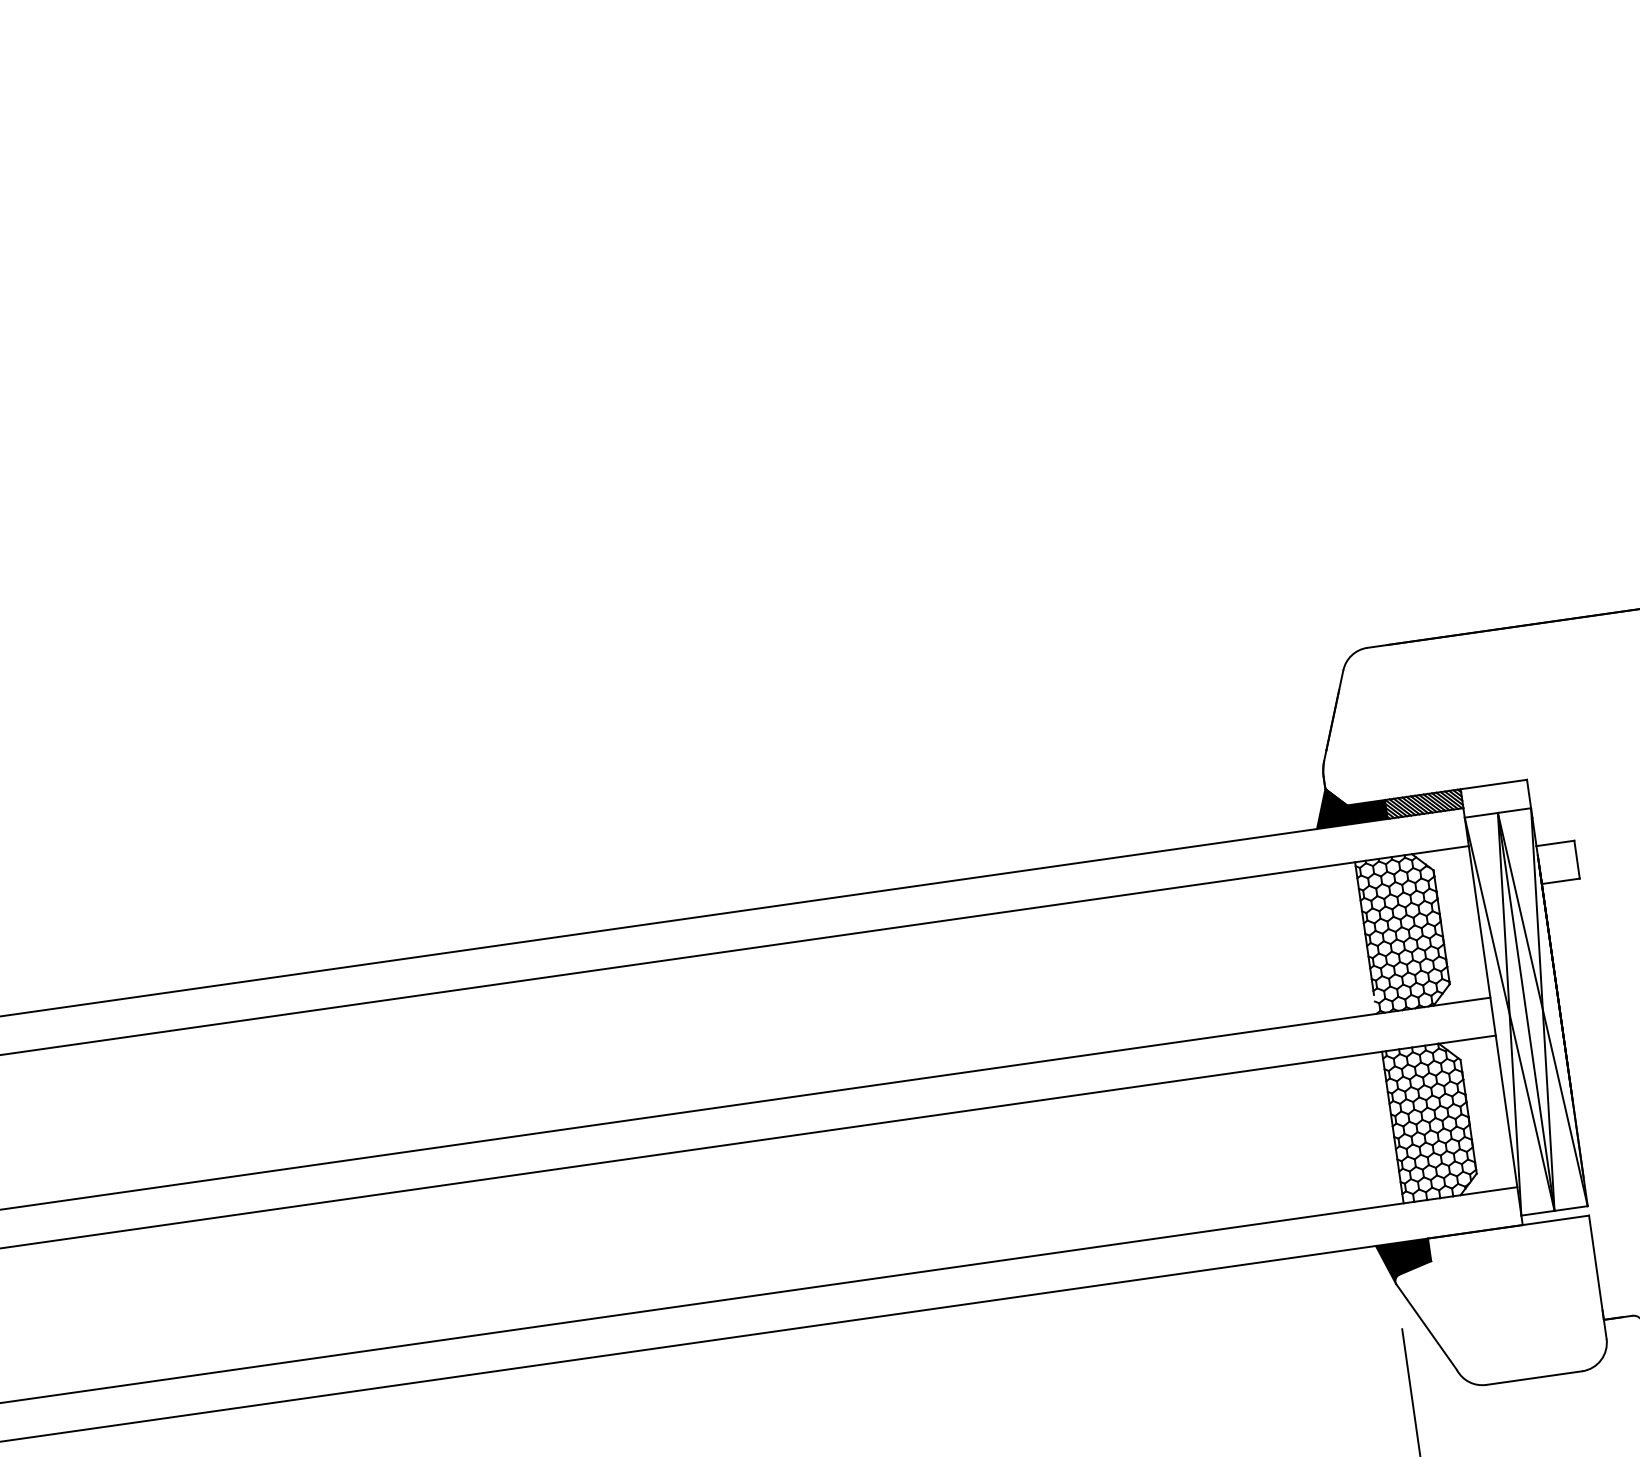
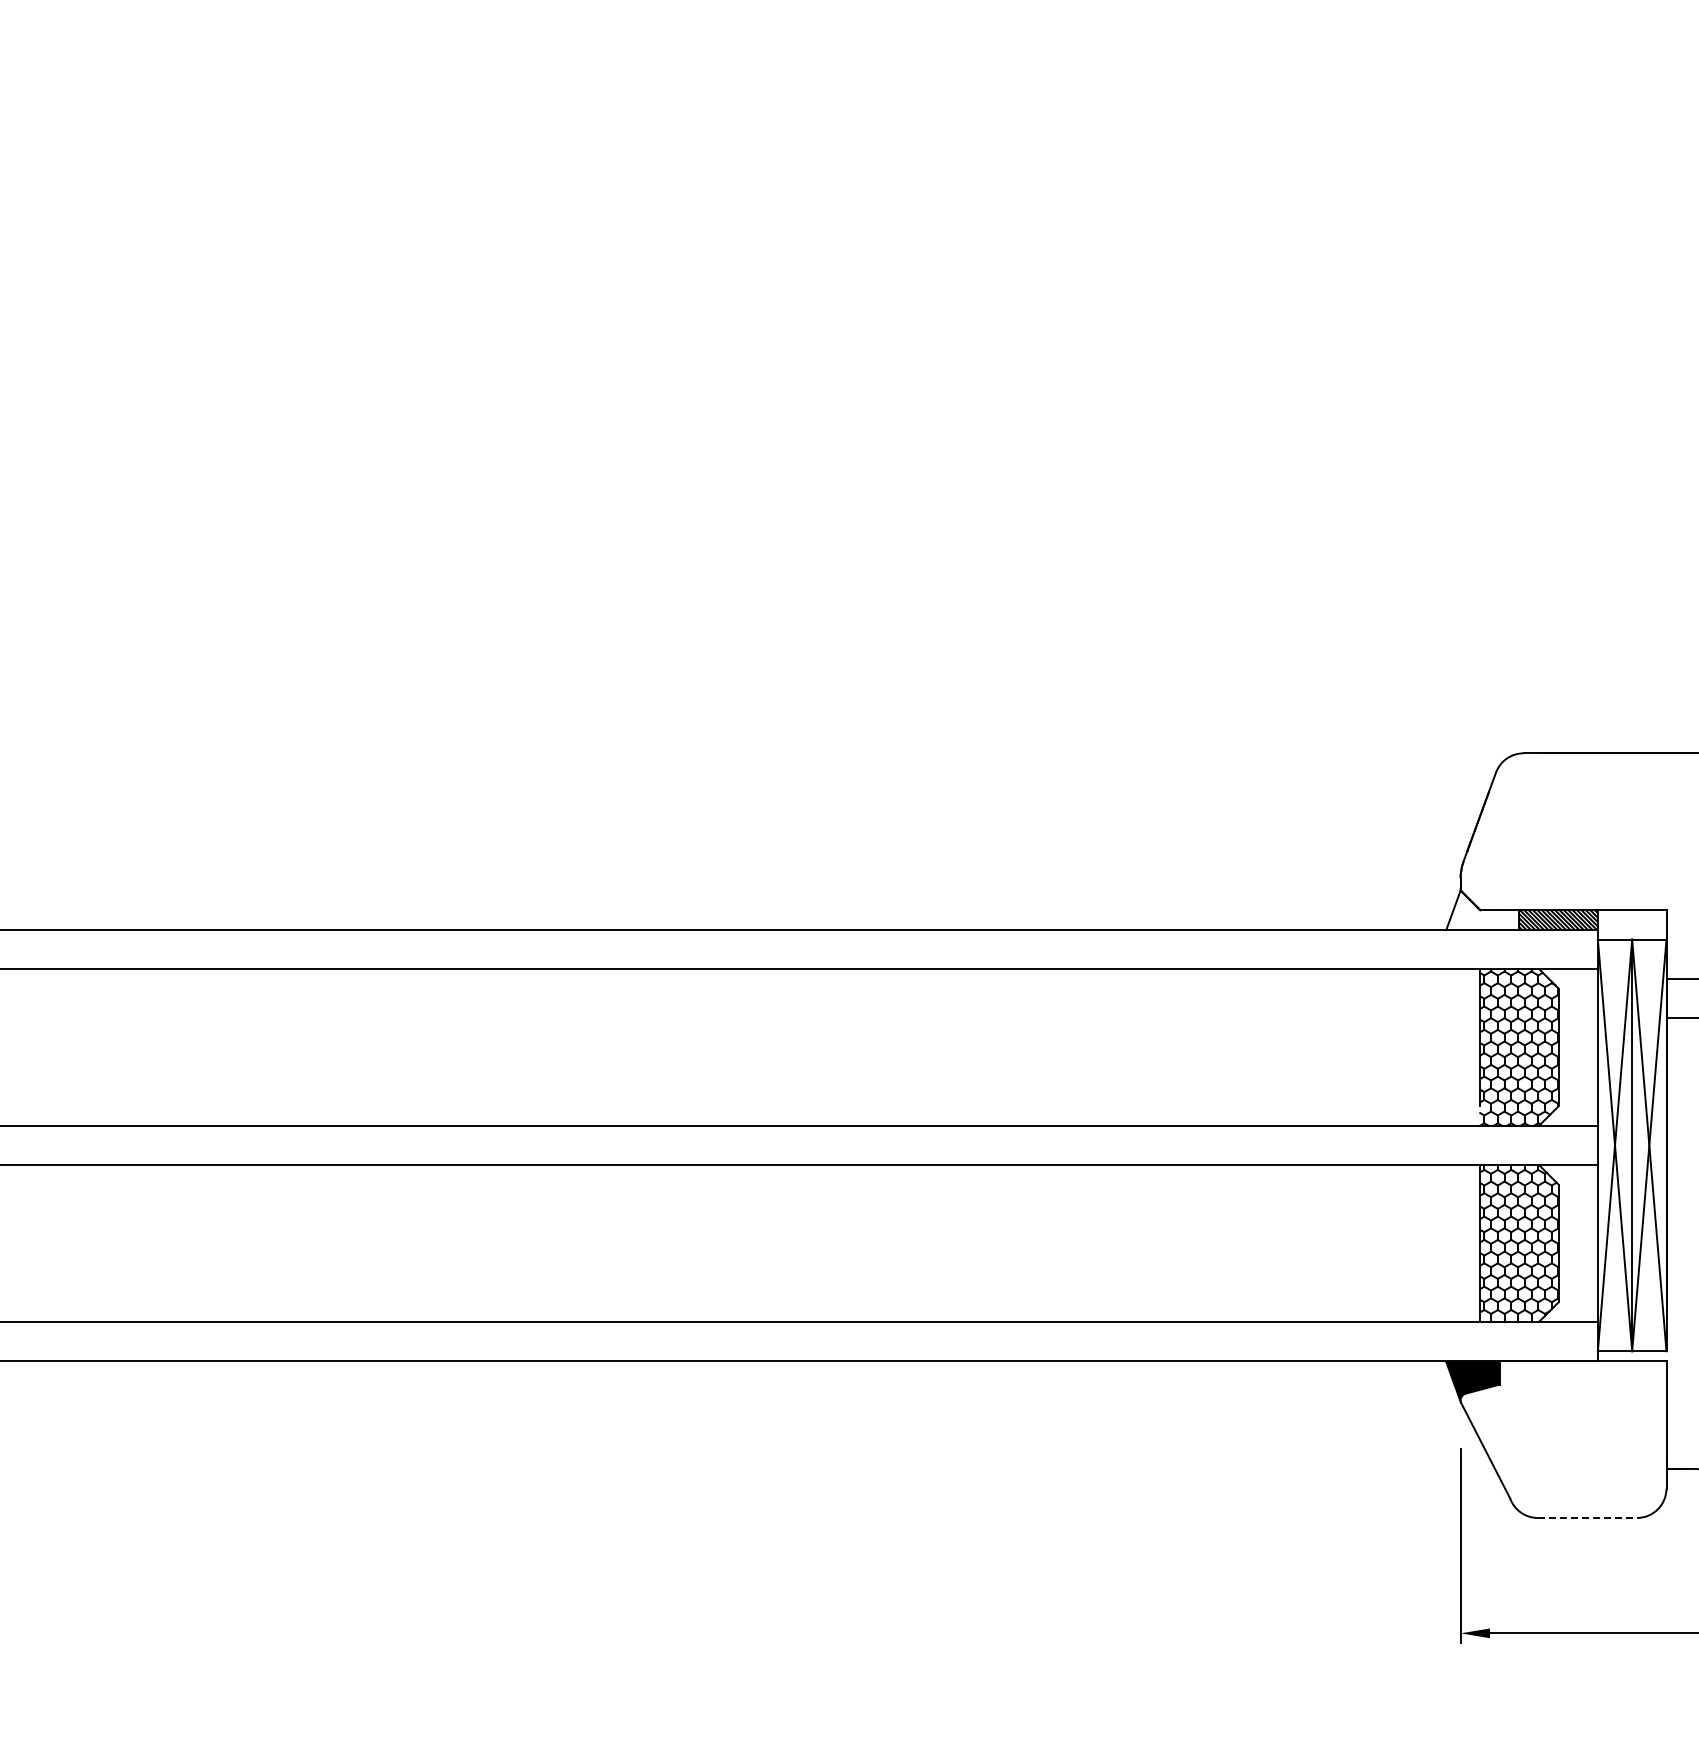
fill: (1349, 804) -> (1482, 909), removed
line: (1534, 1377) -> (1587, 1517), solid -> dashed

